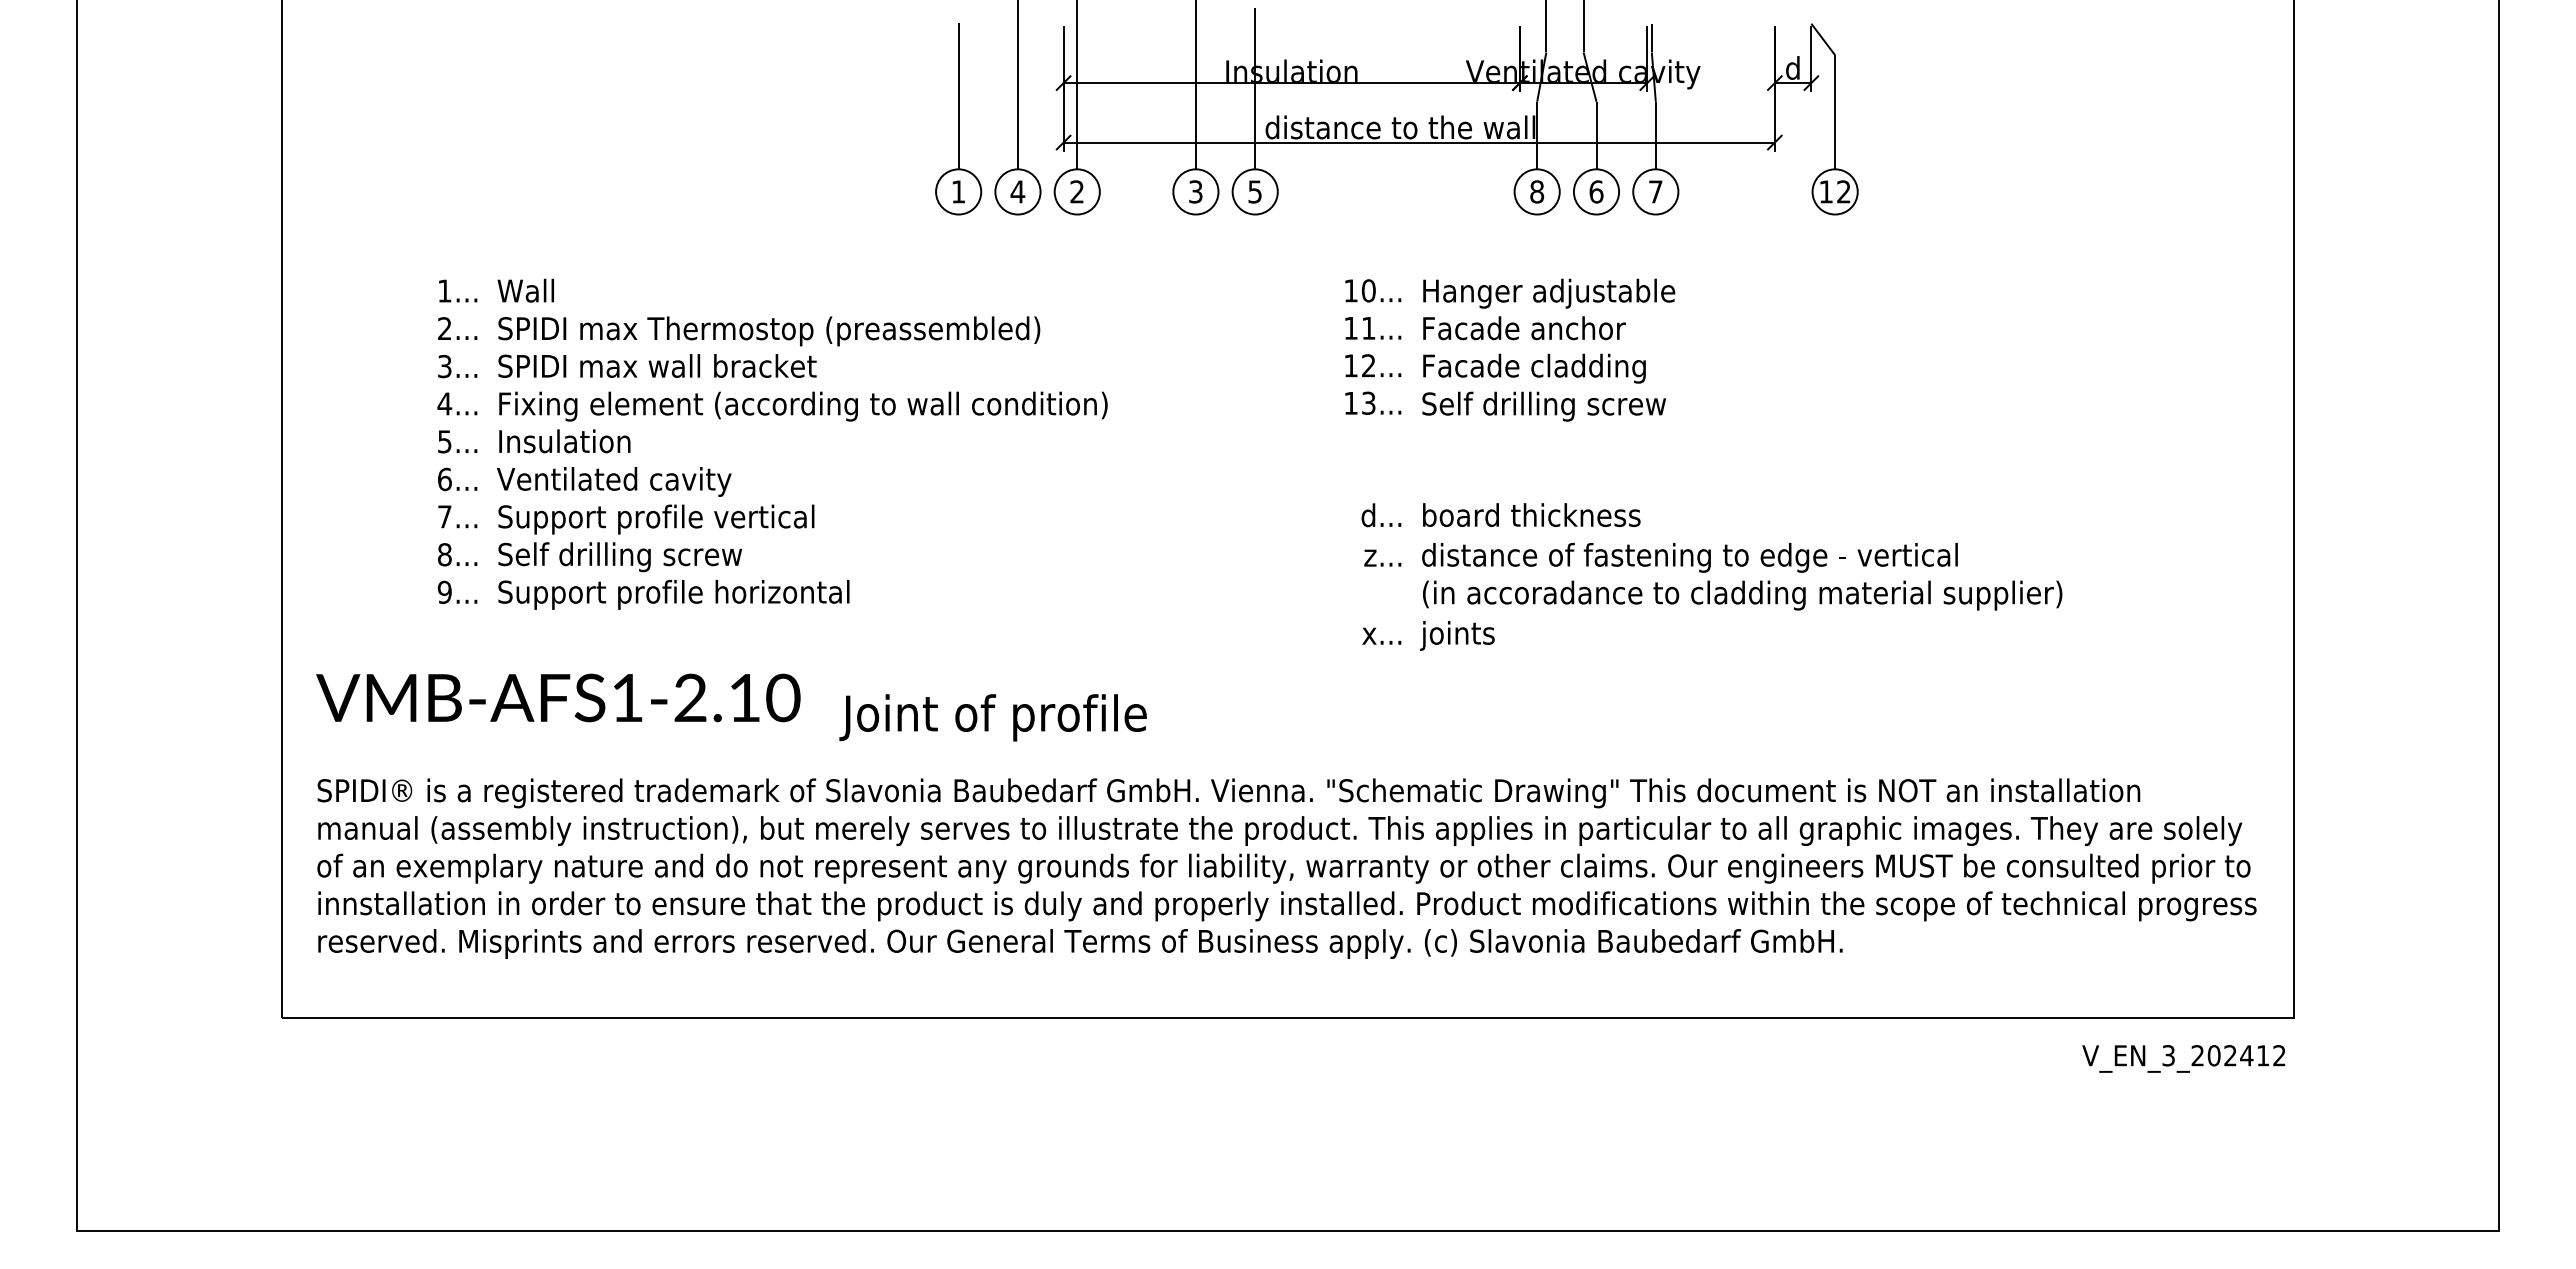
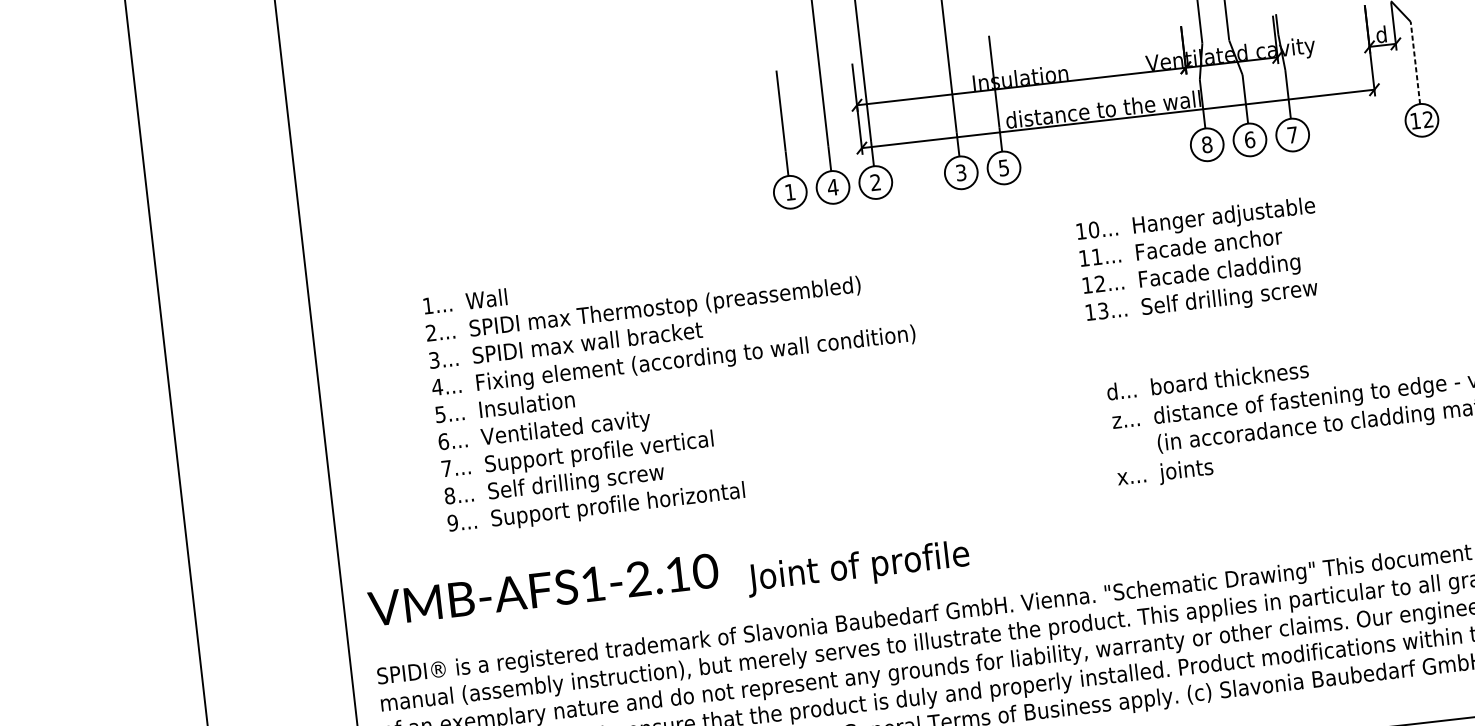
line: (1835, 111) -> (1415, 62), solid -> dashed

